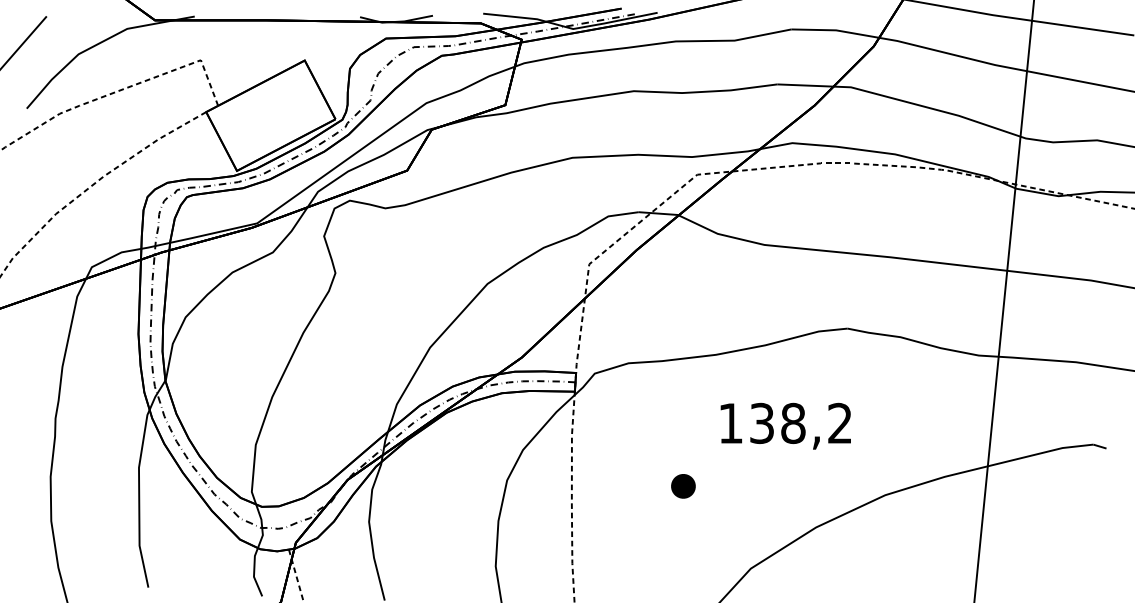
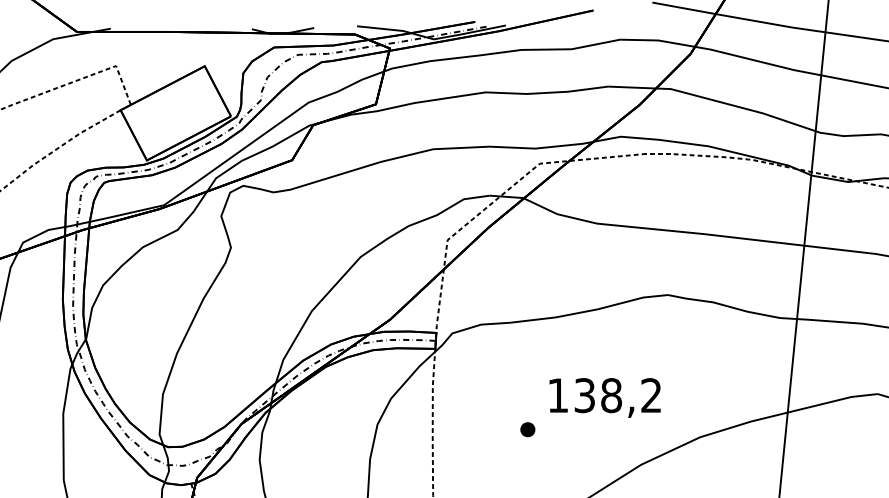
text: (785, 425) -> (604, 397), moved
part: (682, 486) -> (527, 429), size x0.71

